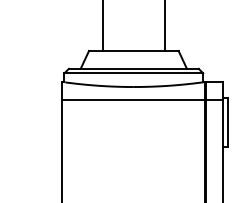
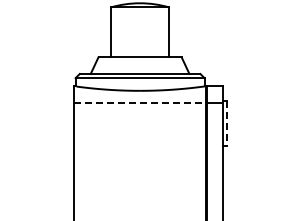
line: (134, 100) -> (140, 103), solid -> dashed
line: (227, 123) -> (227, 124), solid -> dashed

